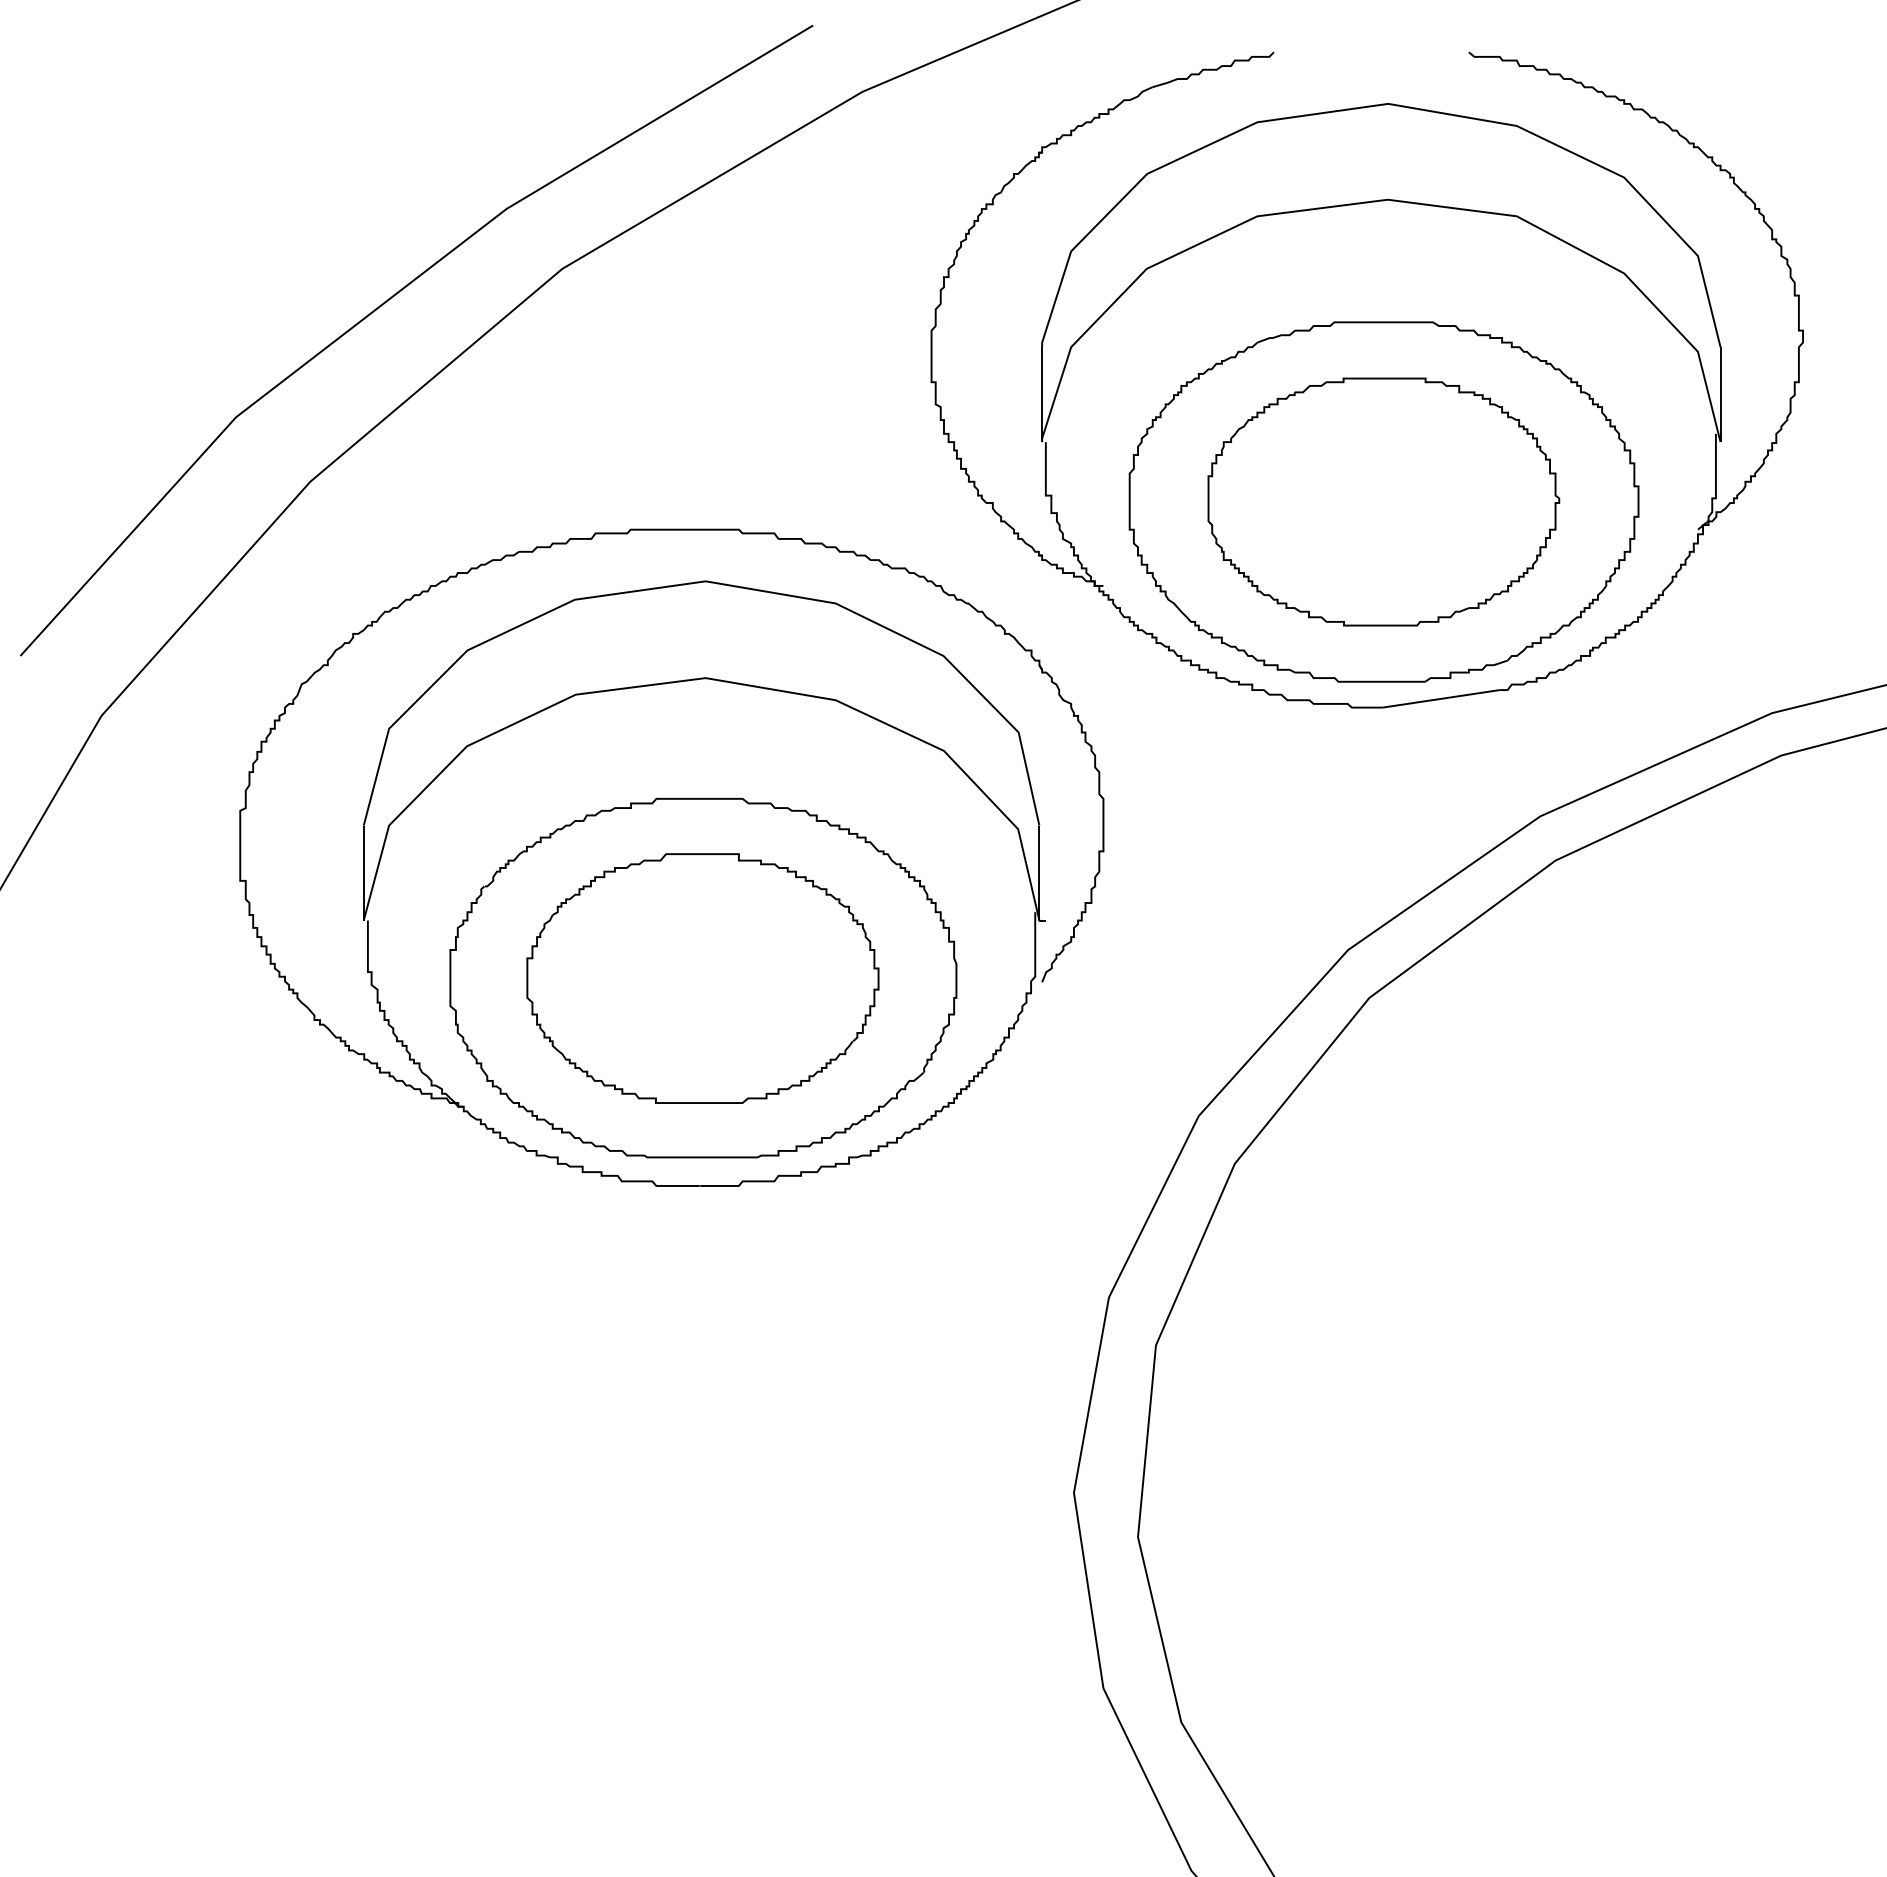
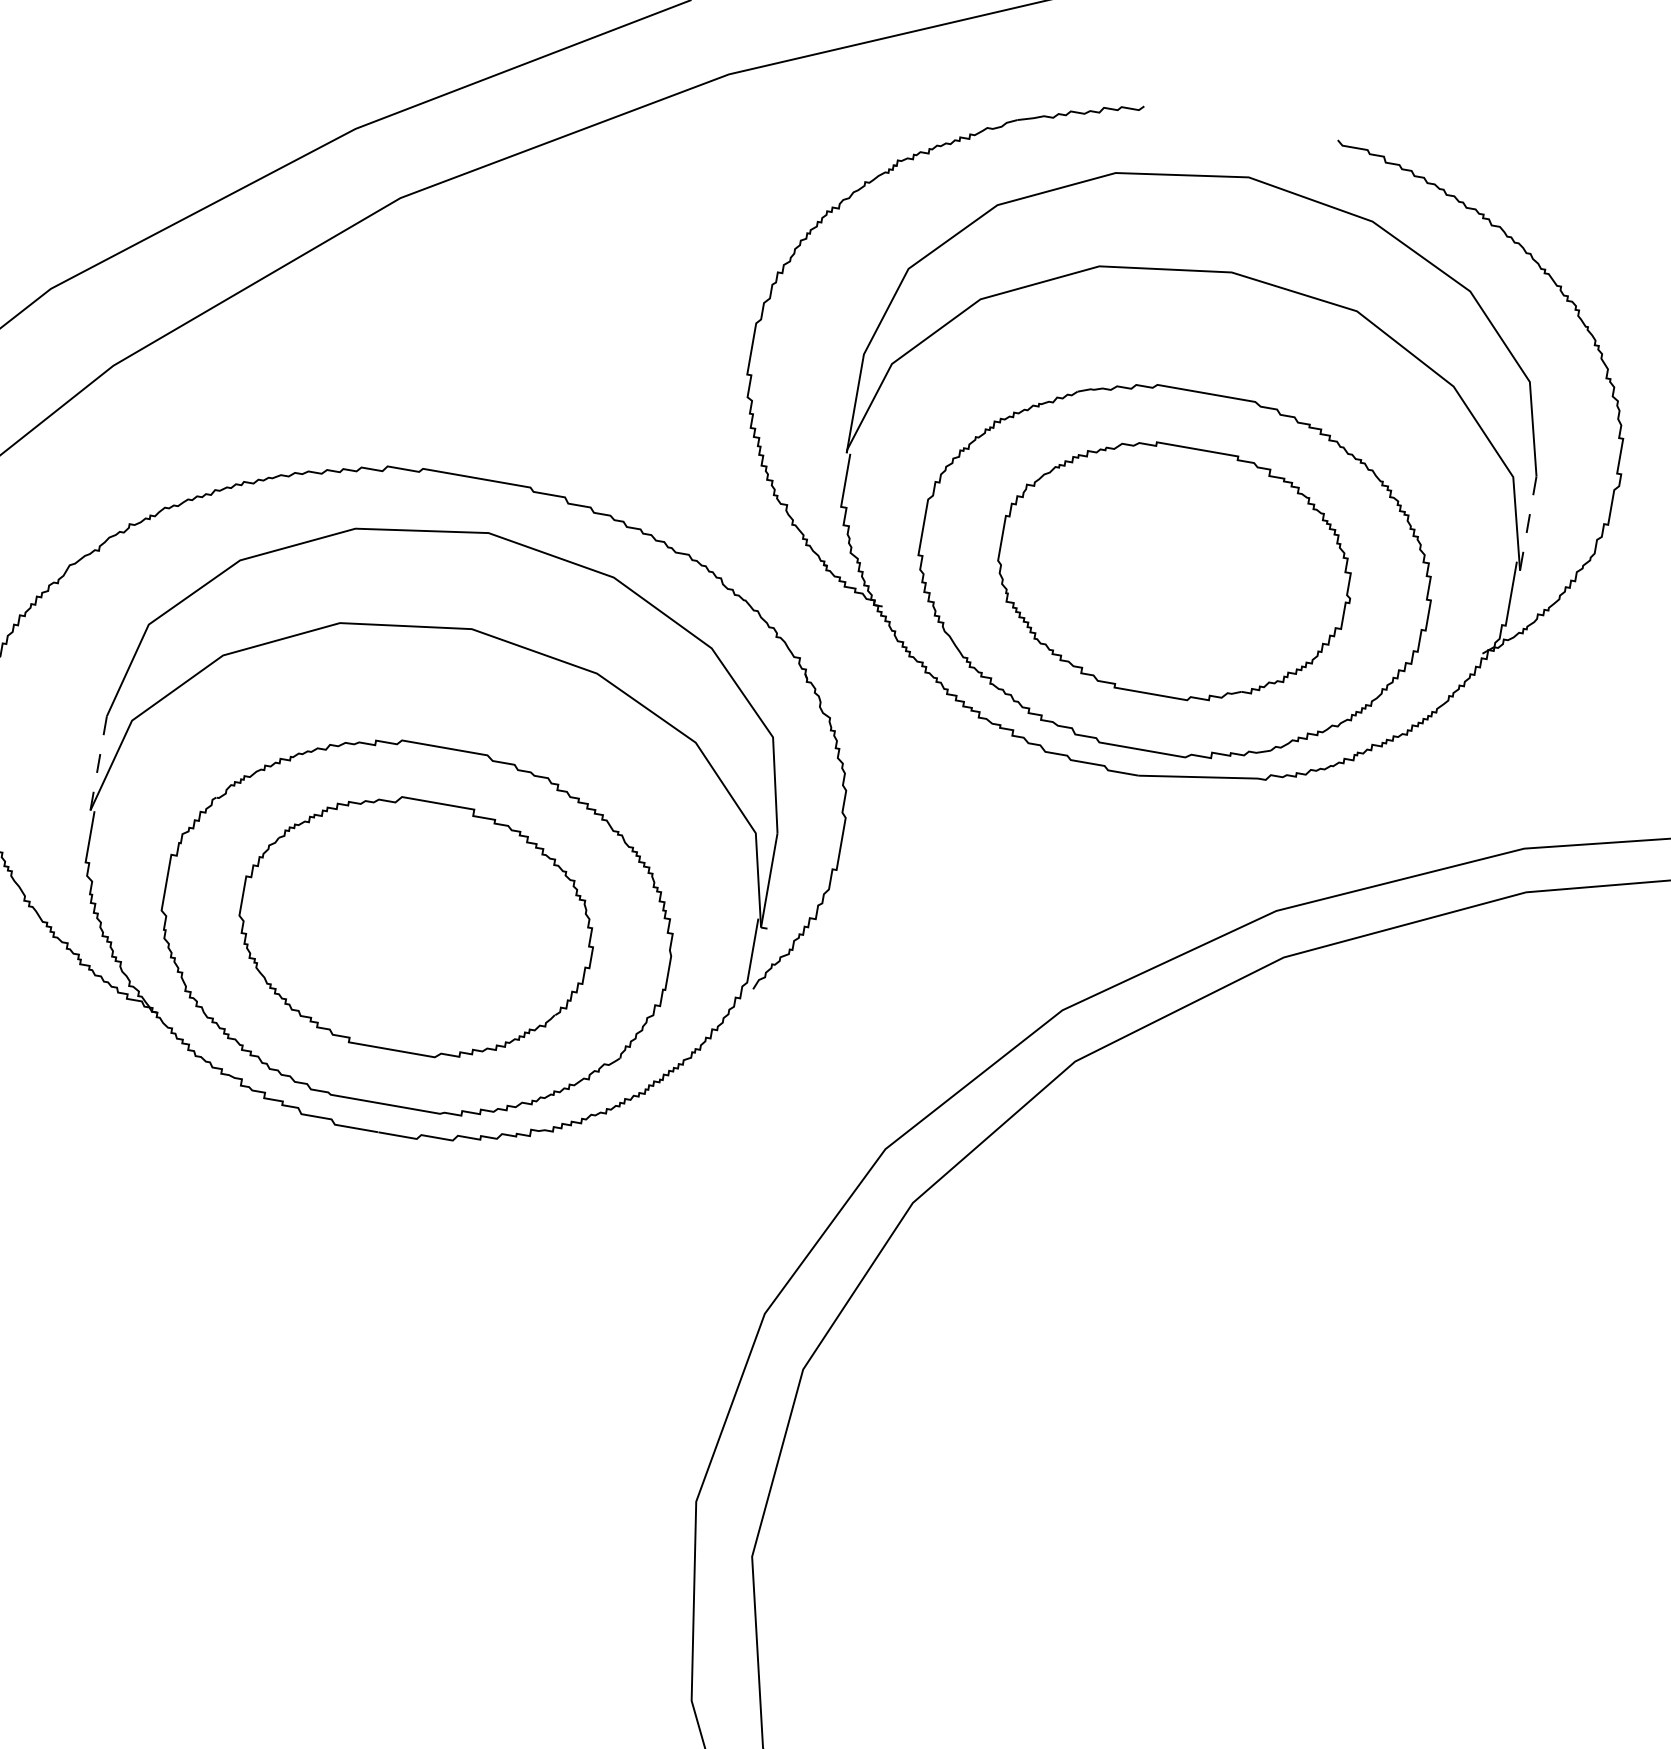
line: (1720, 394) -> (1528, 523), solid -> dashed
line: (363, 873) -> (98, 763), solid -> dashed

